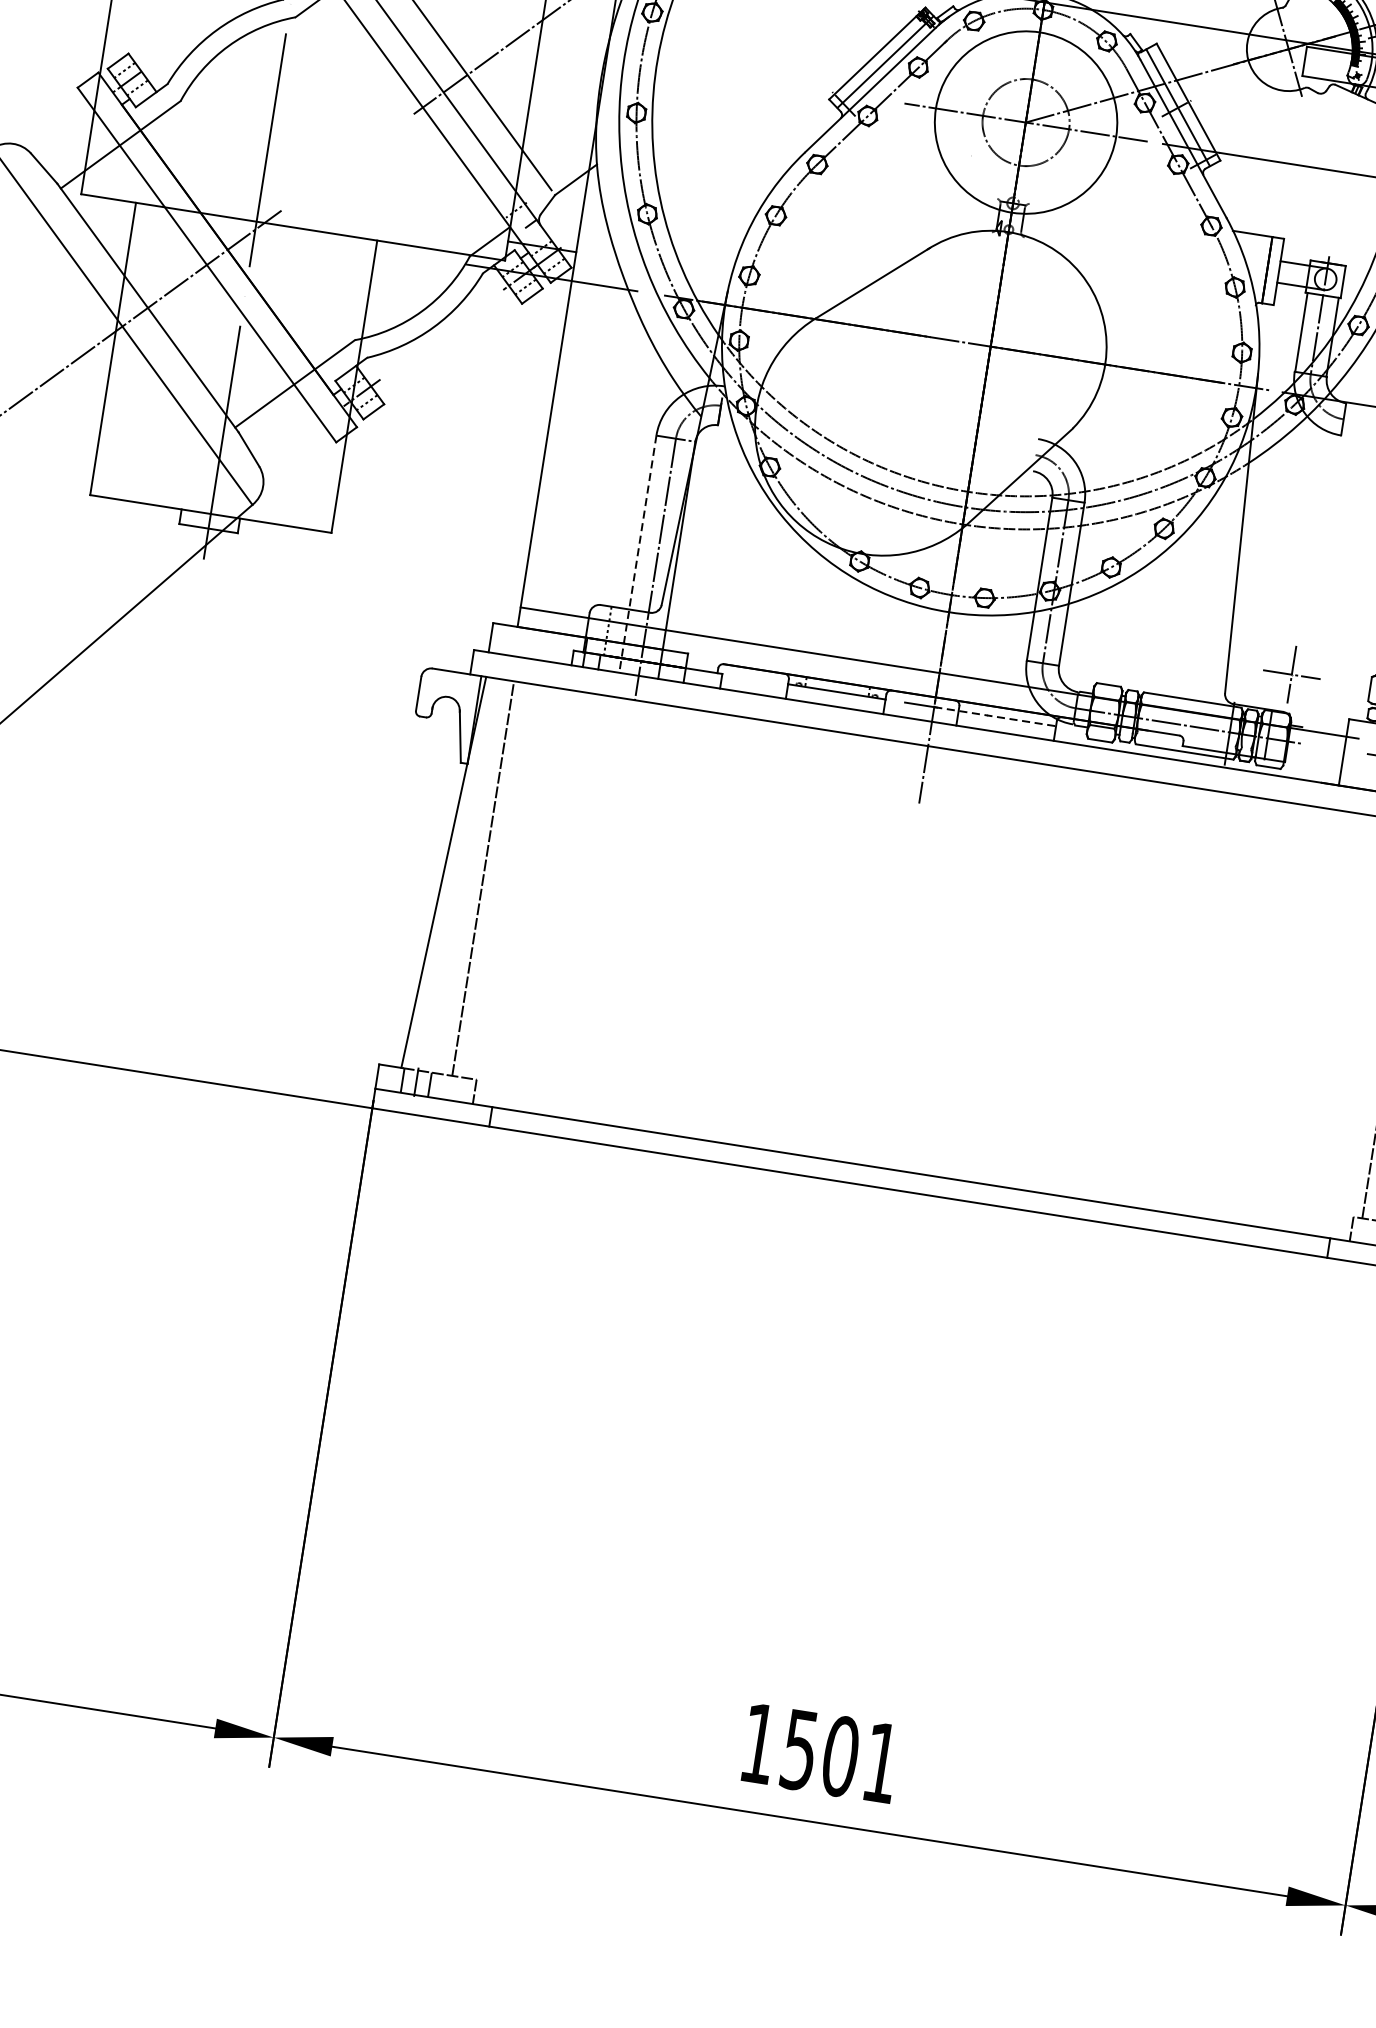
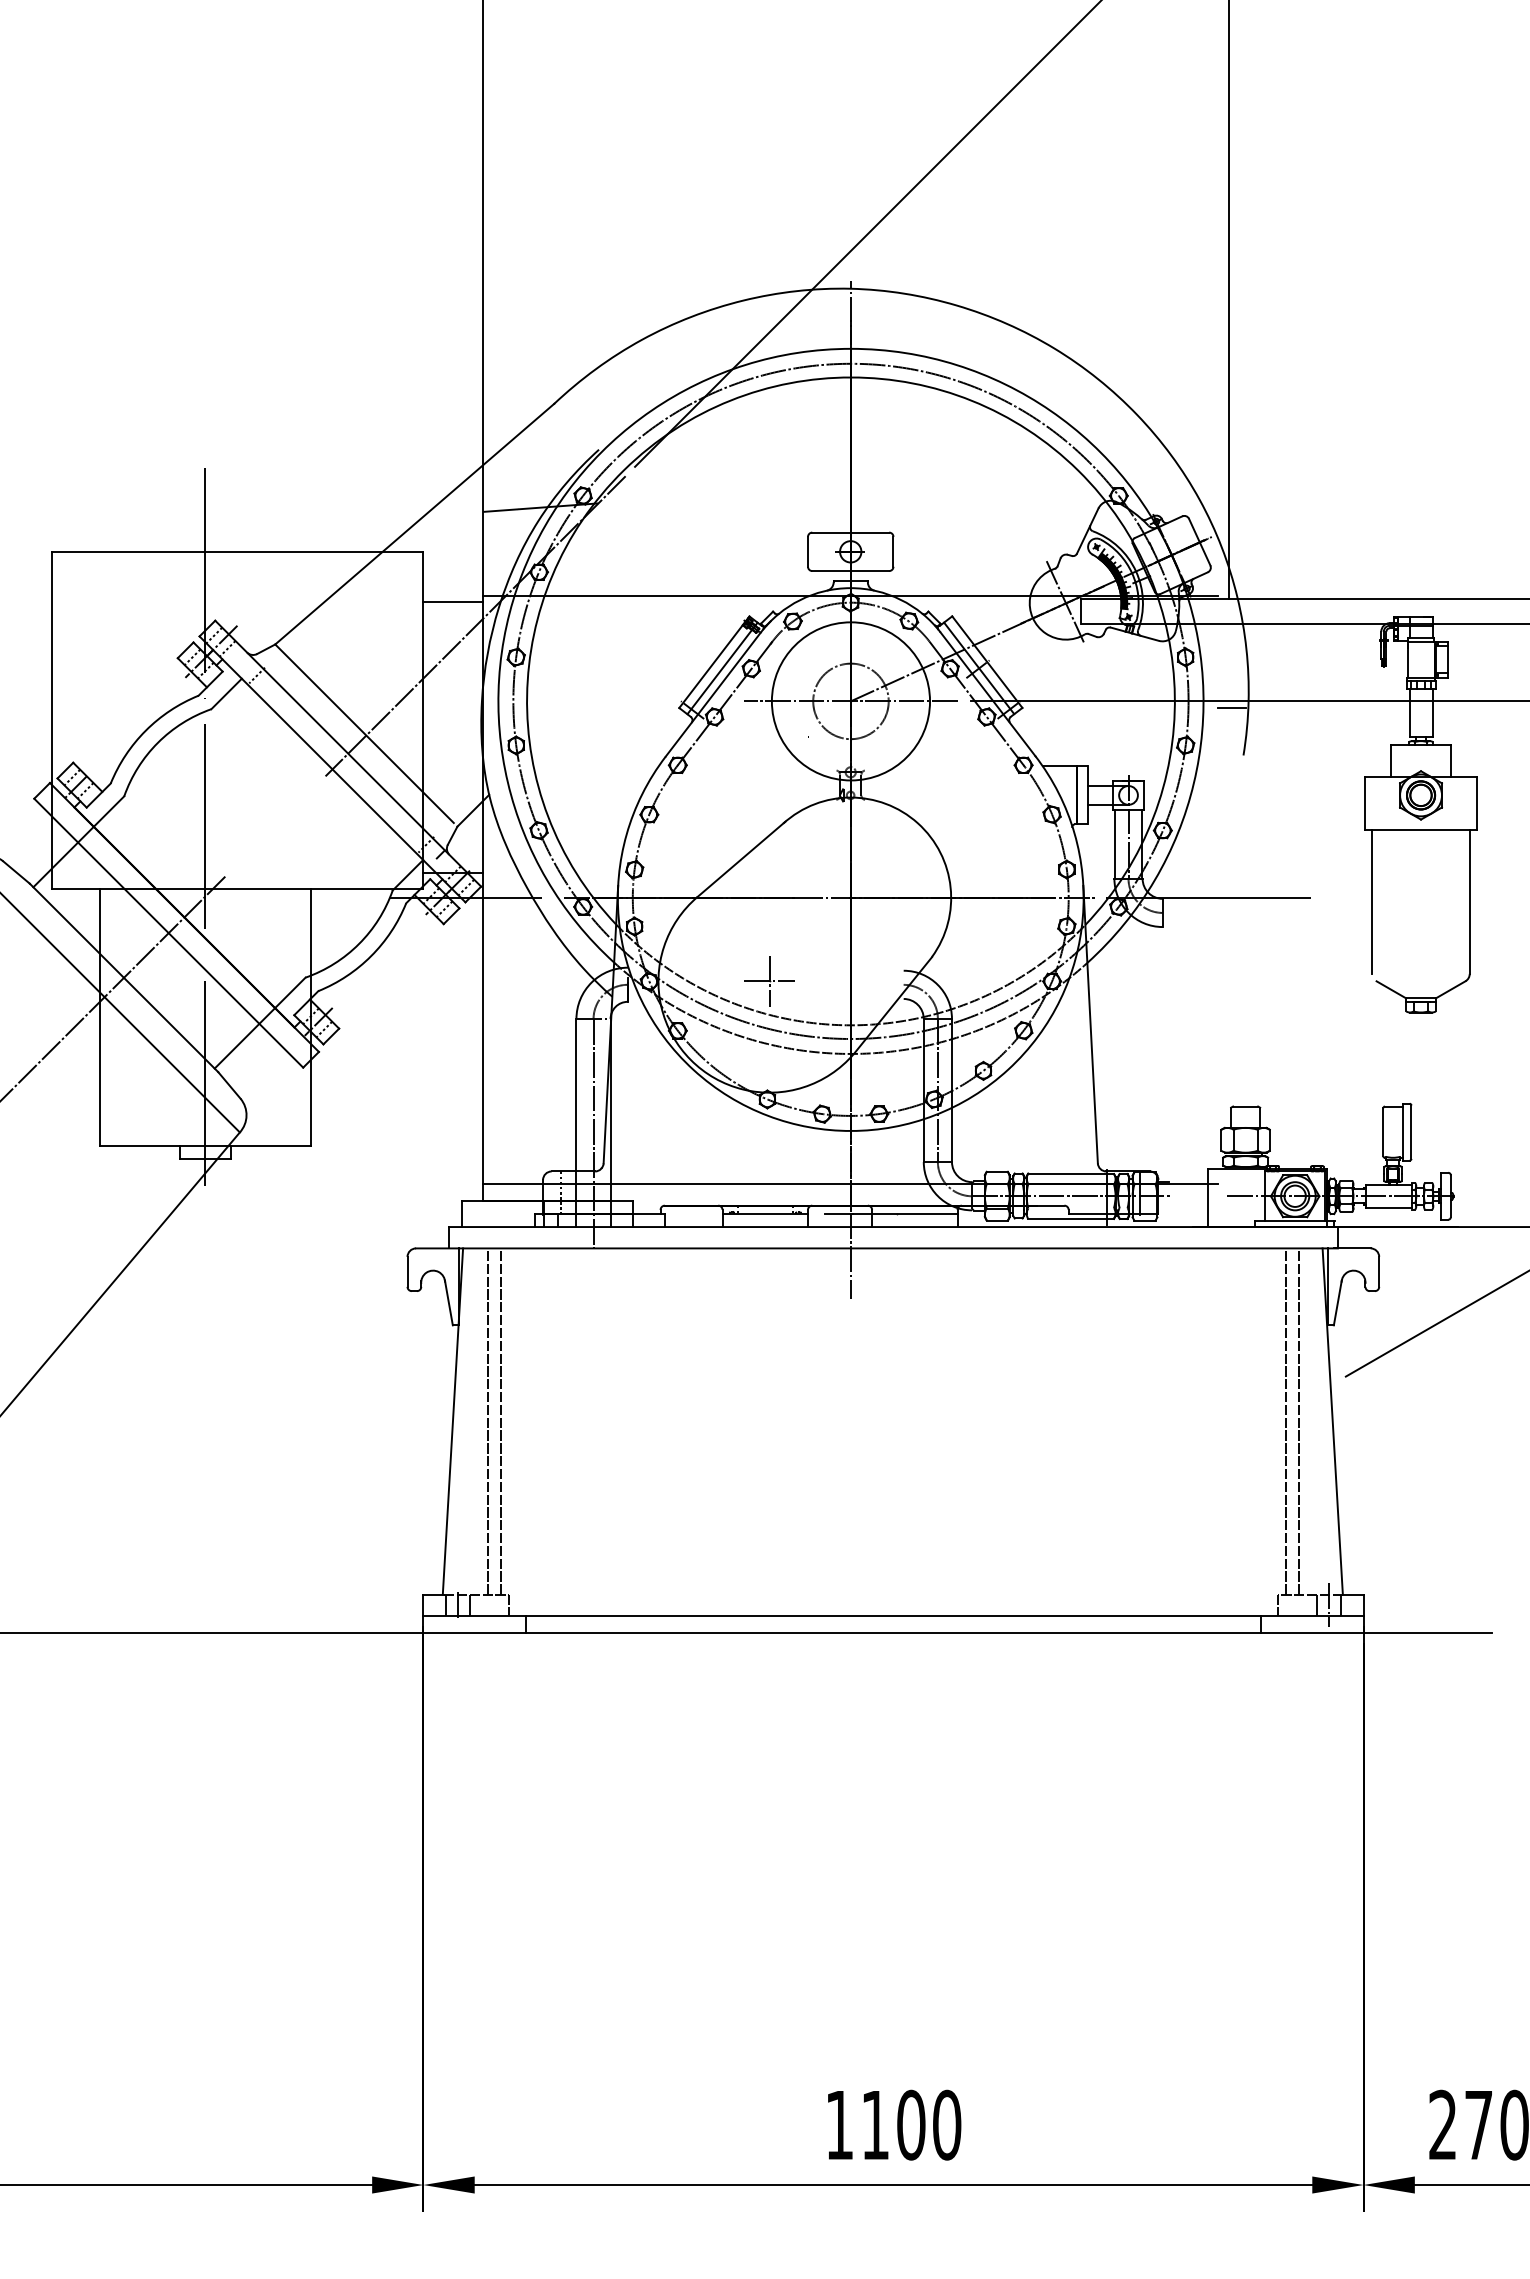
line: (637, 554) -> (576, 1123), dashed -> solid
part: (1291, 674) -> (769, 981), moved
line: (995, 717) -> (904, 1214), dashed -> solid
line: (499, 881) -> (501, 1421), added
text: (841, 1755) -> (911, 2124), 1501 -> 1100

